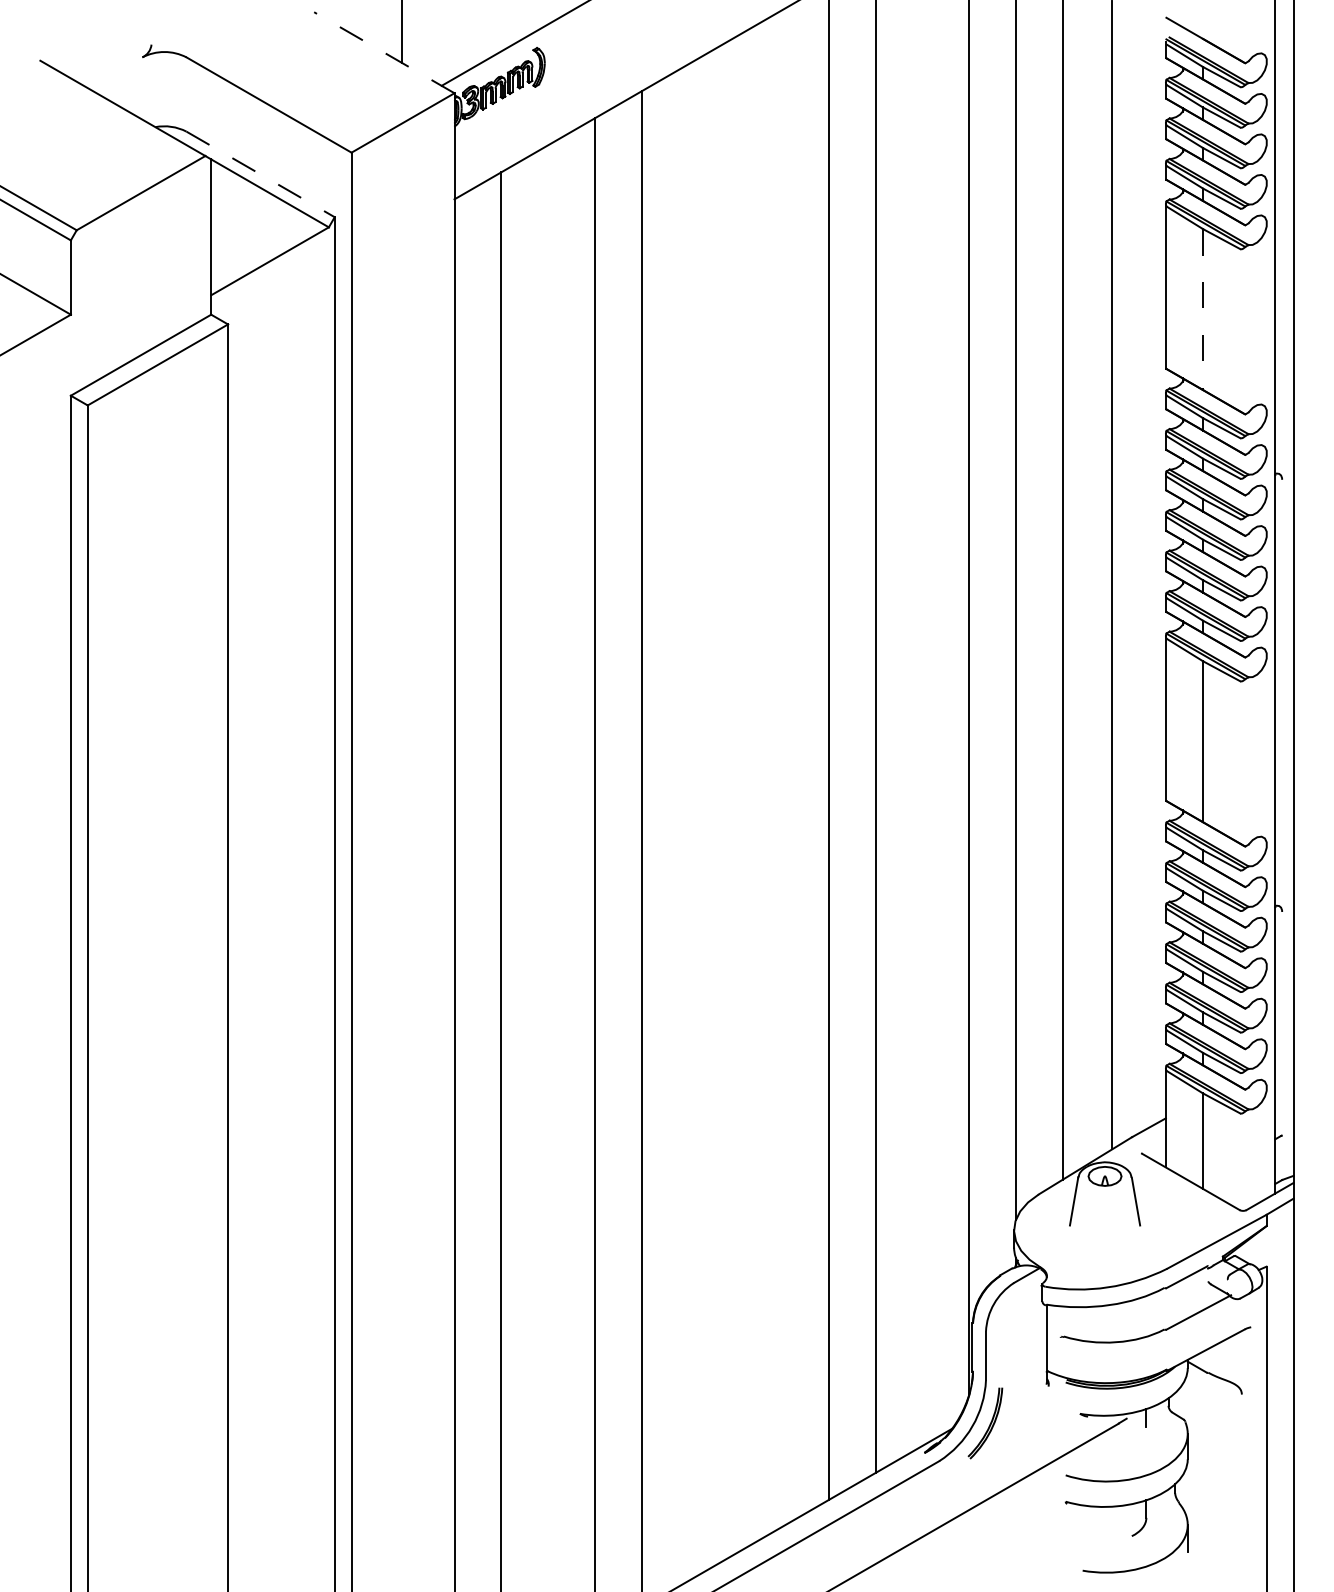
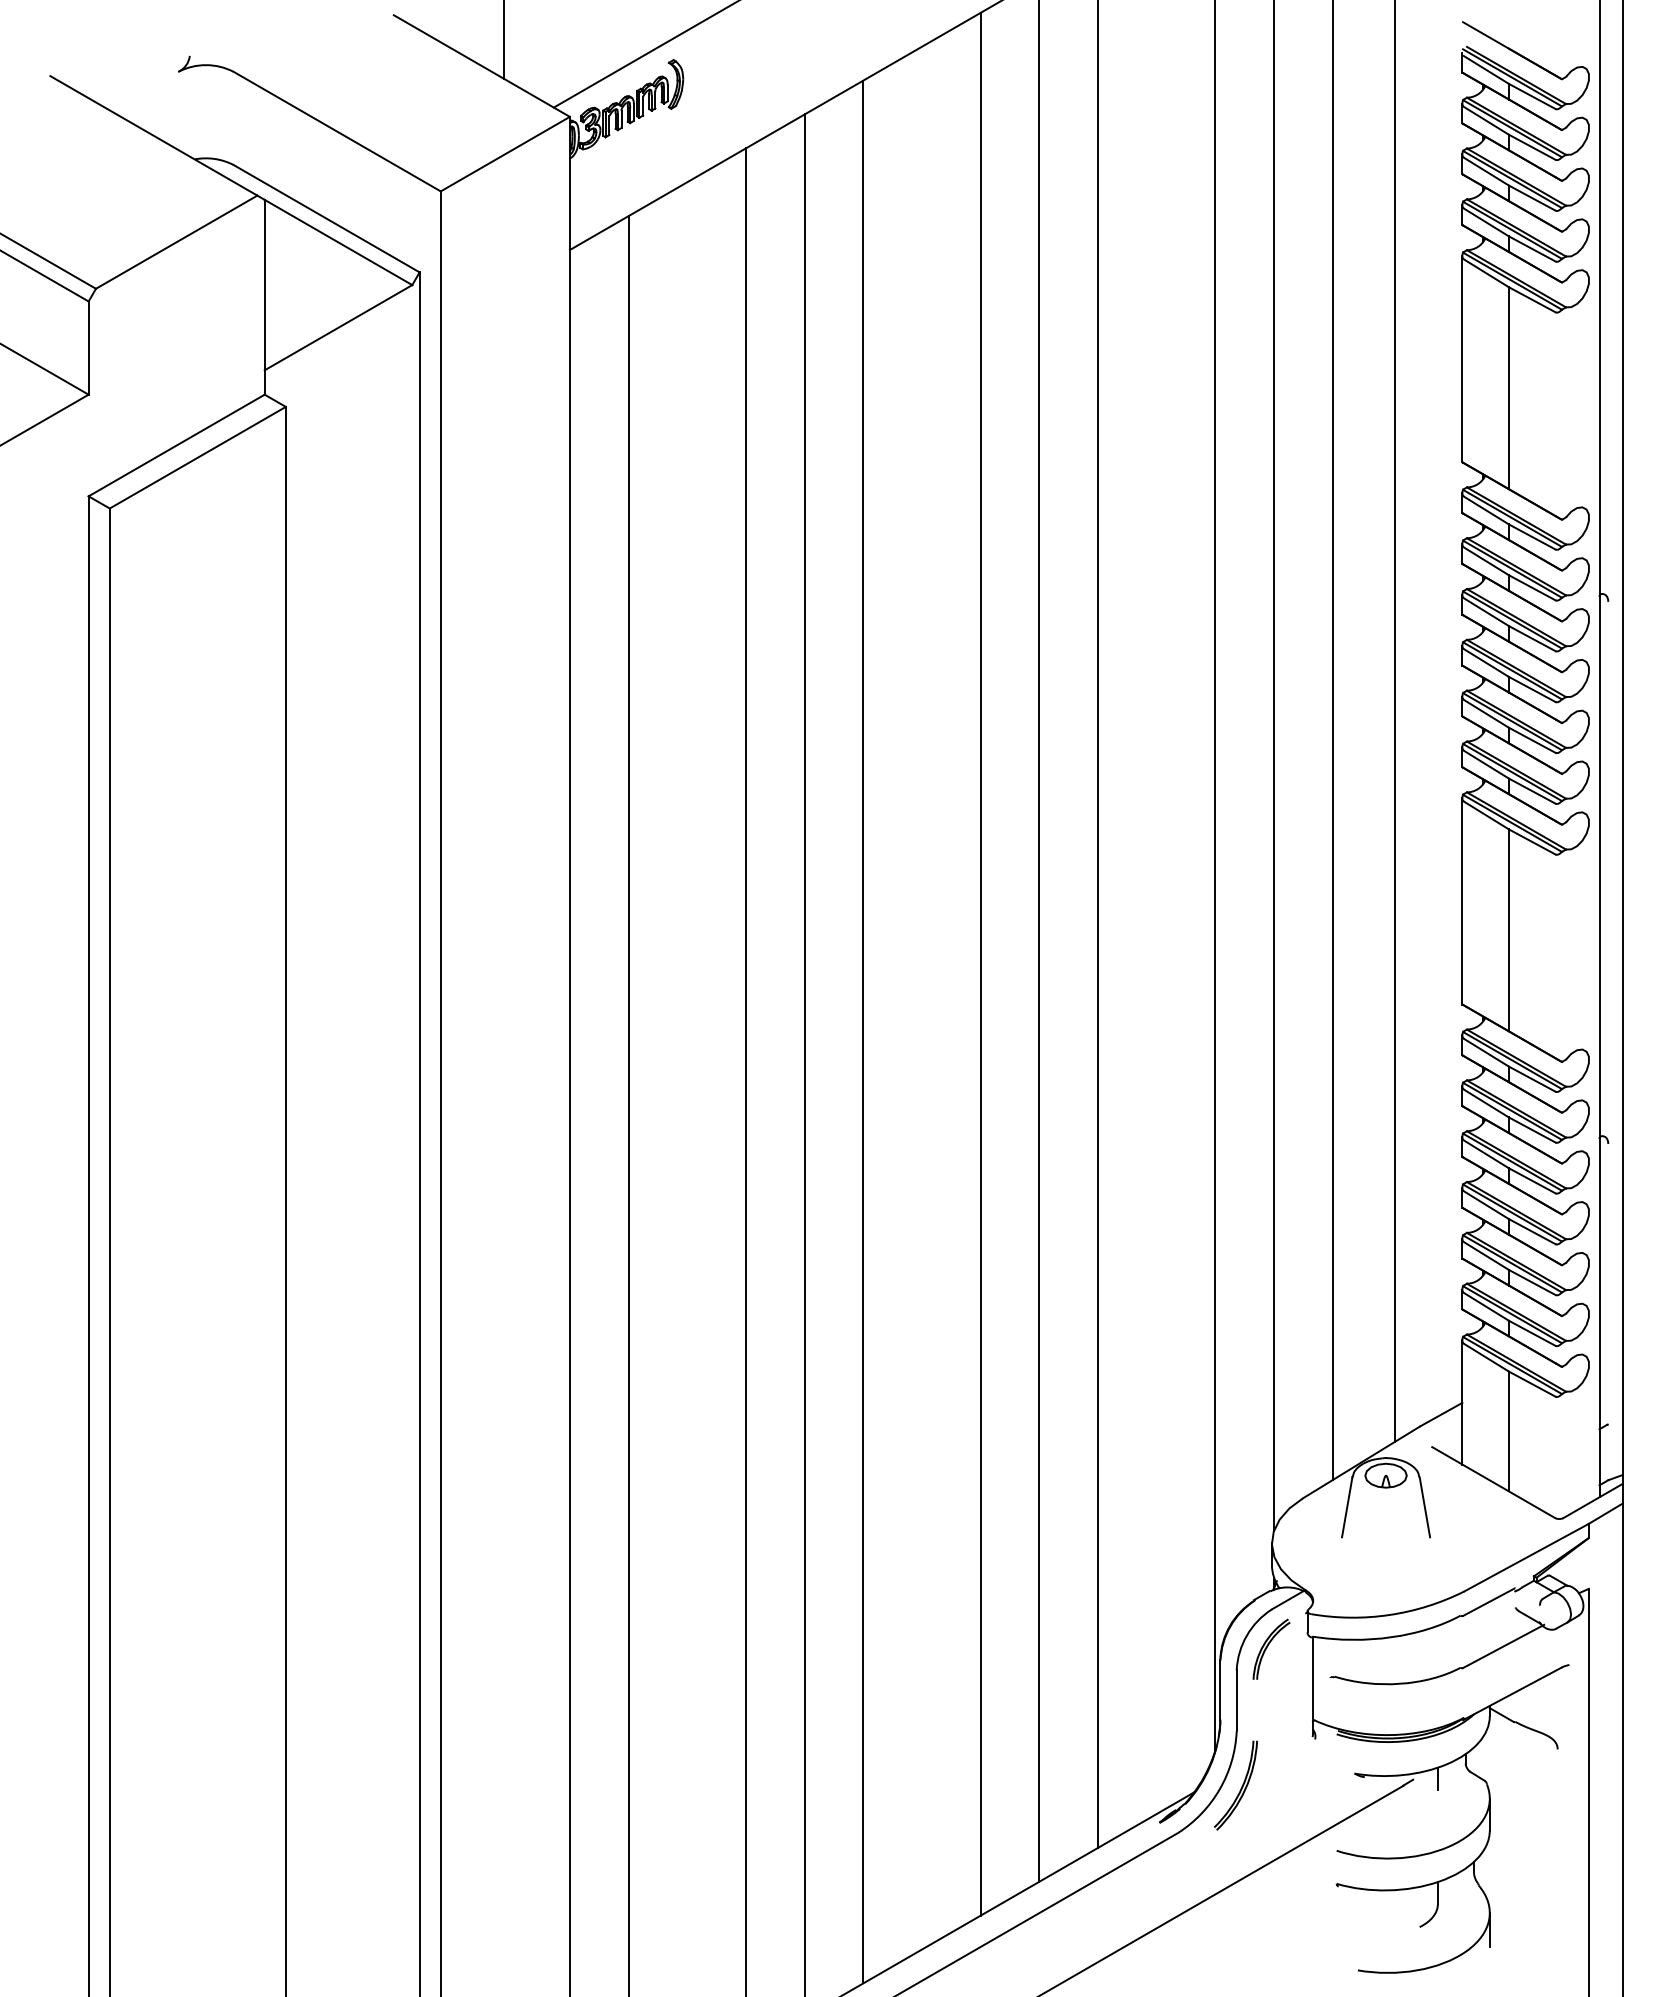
line: (384, 53) -> (481, 66), dashed -> solid
line: (261, 174) -> (327, 218), dashed -> solid
line: (1202, 309) -> (1508, 388), dashed -> solid
line: (781, 768) -> (980, 963), added
line: (688, 822) -> (863, 1031), added
part: (1013, 1314) -> (1271, 1648), added

